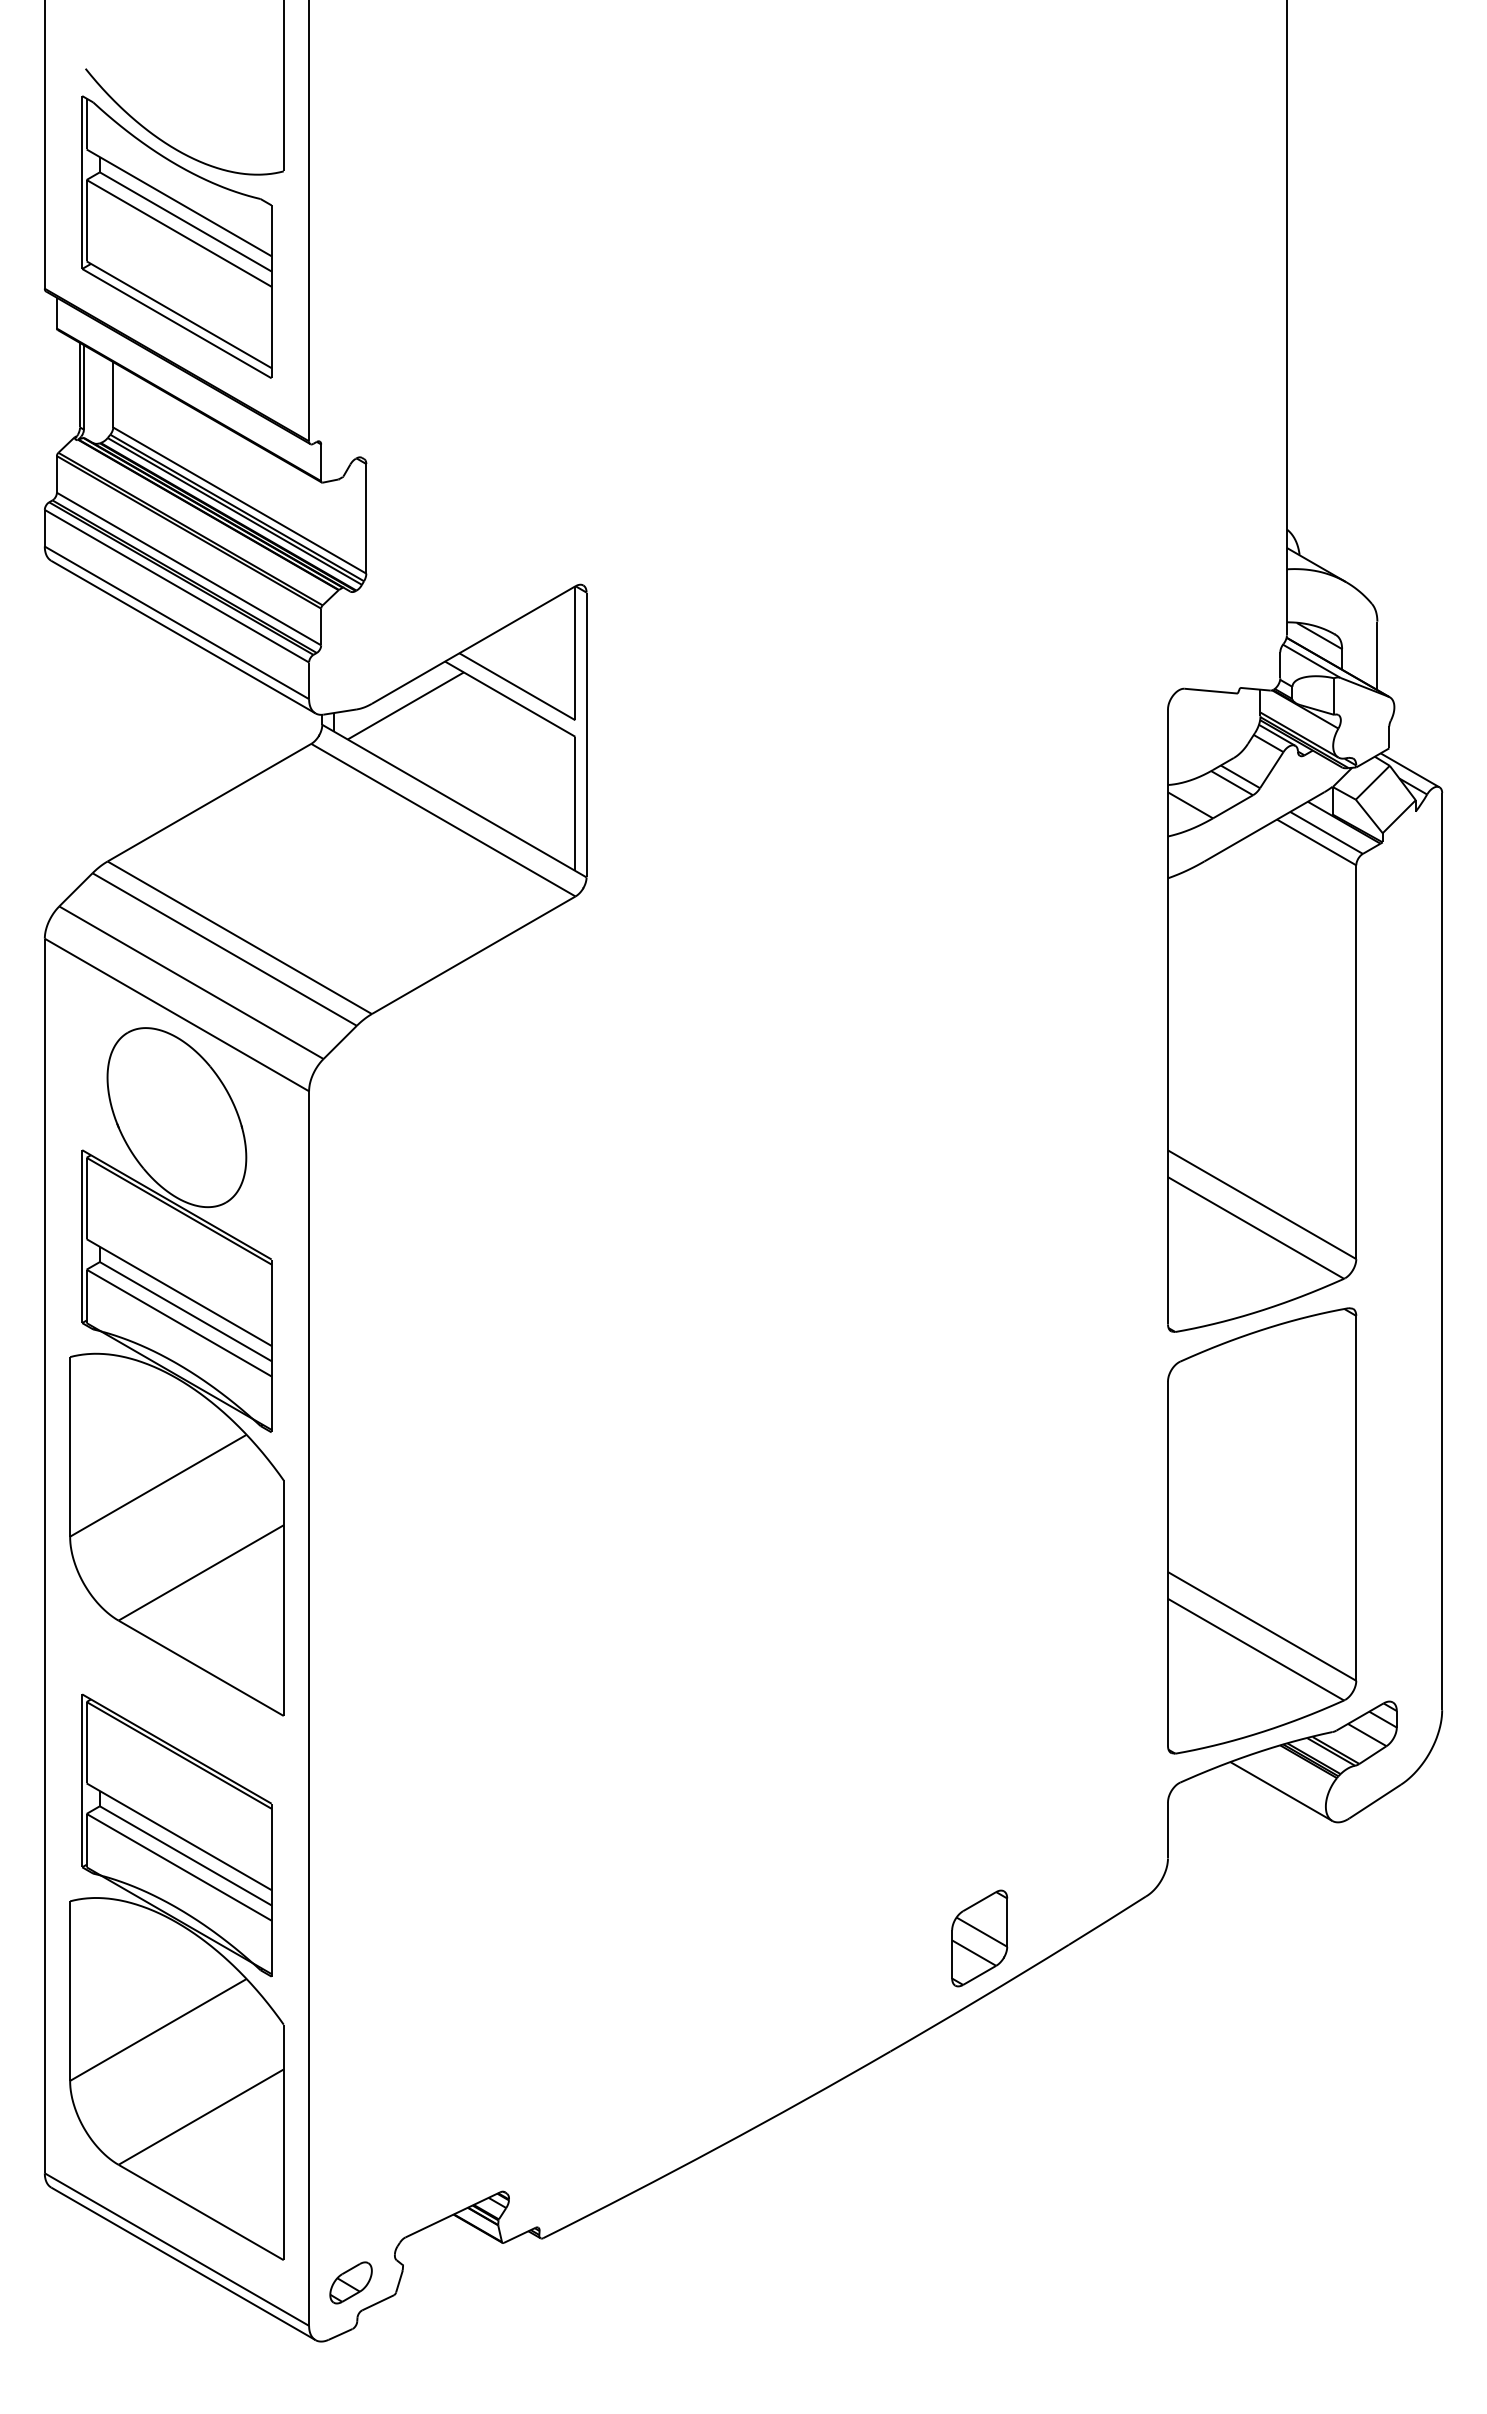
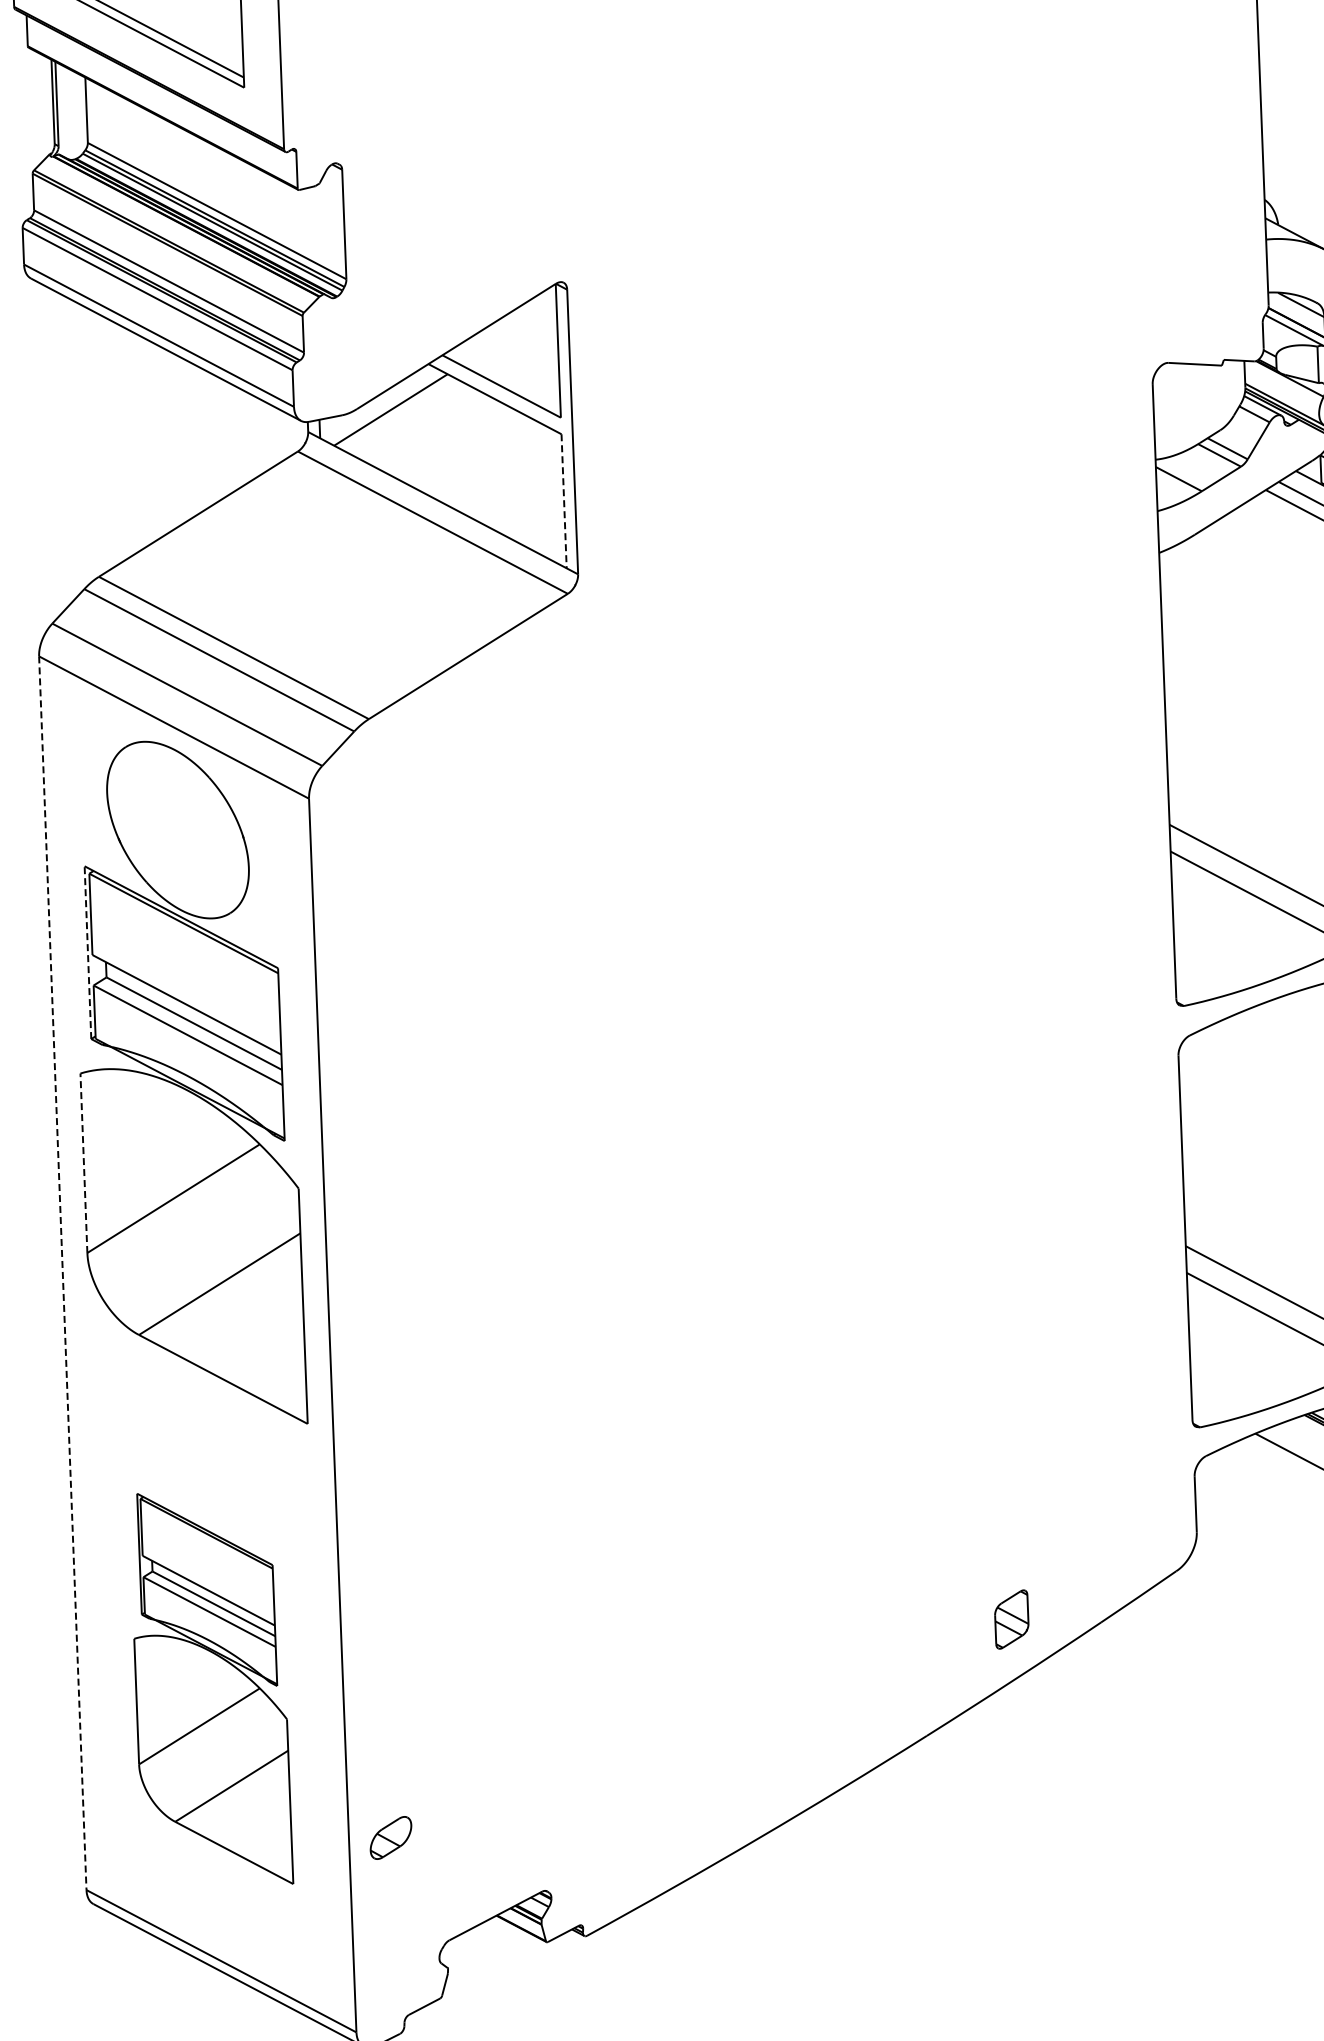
line: (575, 804) -> (564, 501), solid -> dashed
line: (82, 1236) -> (88, 952), solid -> dashed
line: (70, 1446) -> (84, 1162), solid -> dashed
line: (44, 1556) -> (62, 1273), solid -> dashed
part: (979, 1938) -> (1011, 1619), size x0.6
part: (176, 1976) -> (210, 1688), size x0.7
part: (350, 2282) -> (390, 1837), moved

